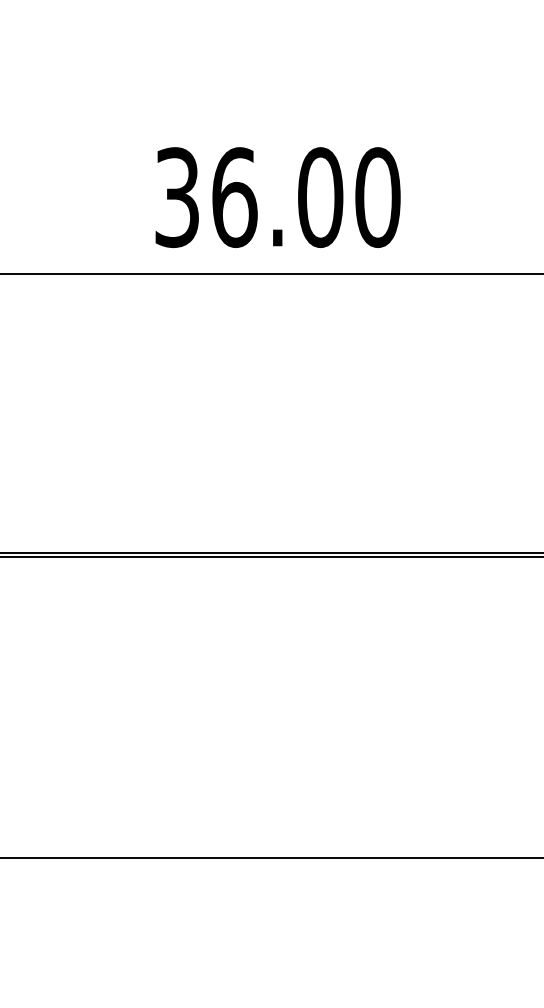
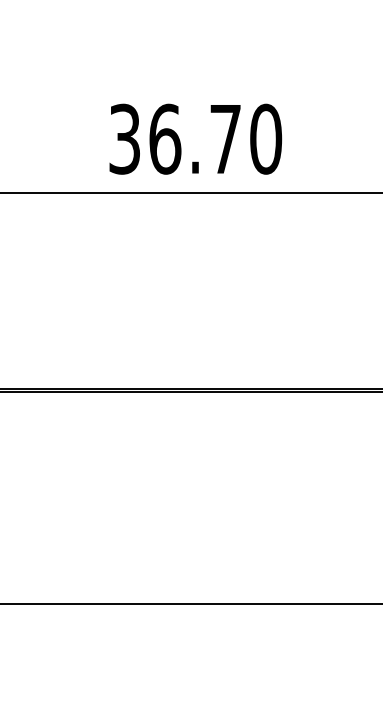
text: (320, 196) -> (225, 138), 36.00 -> 36.70

